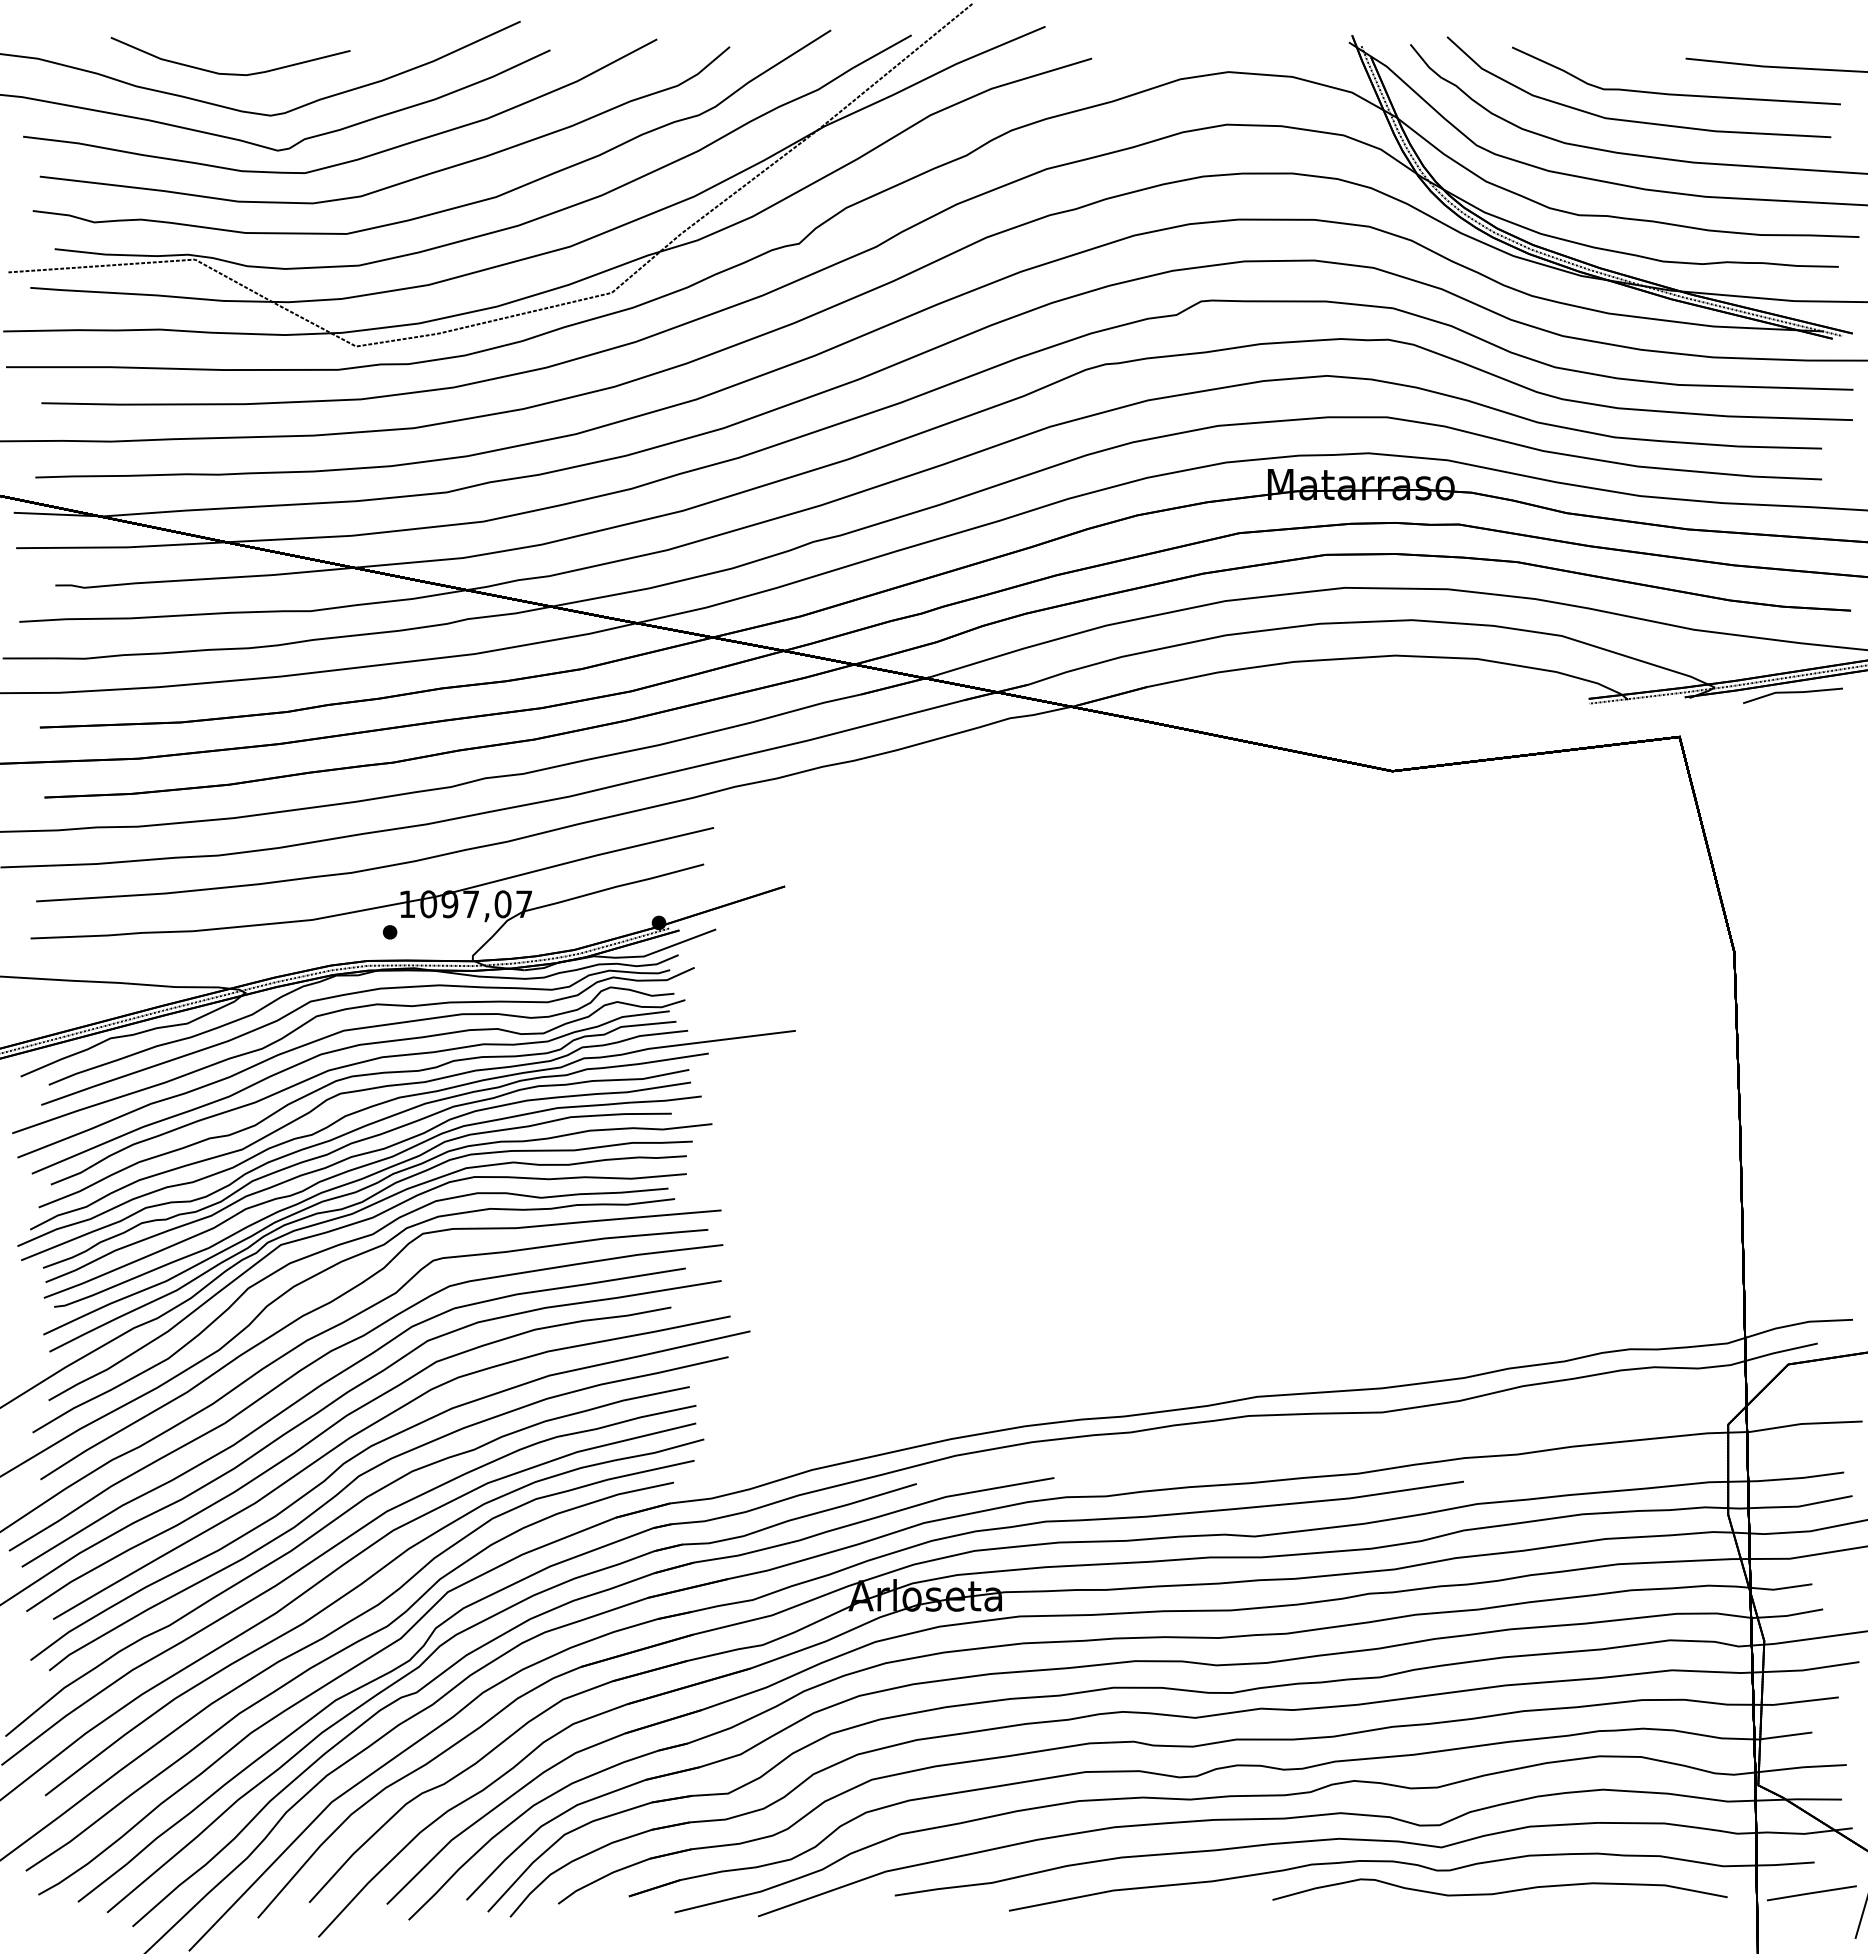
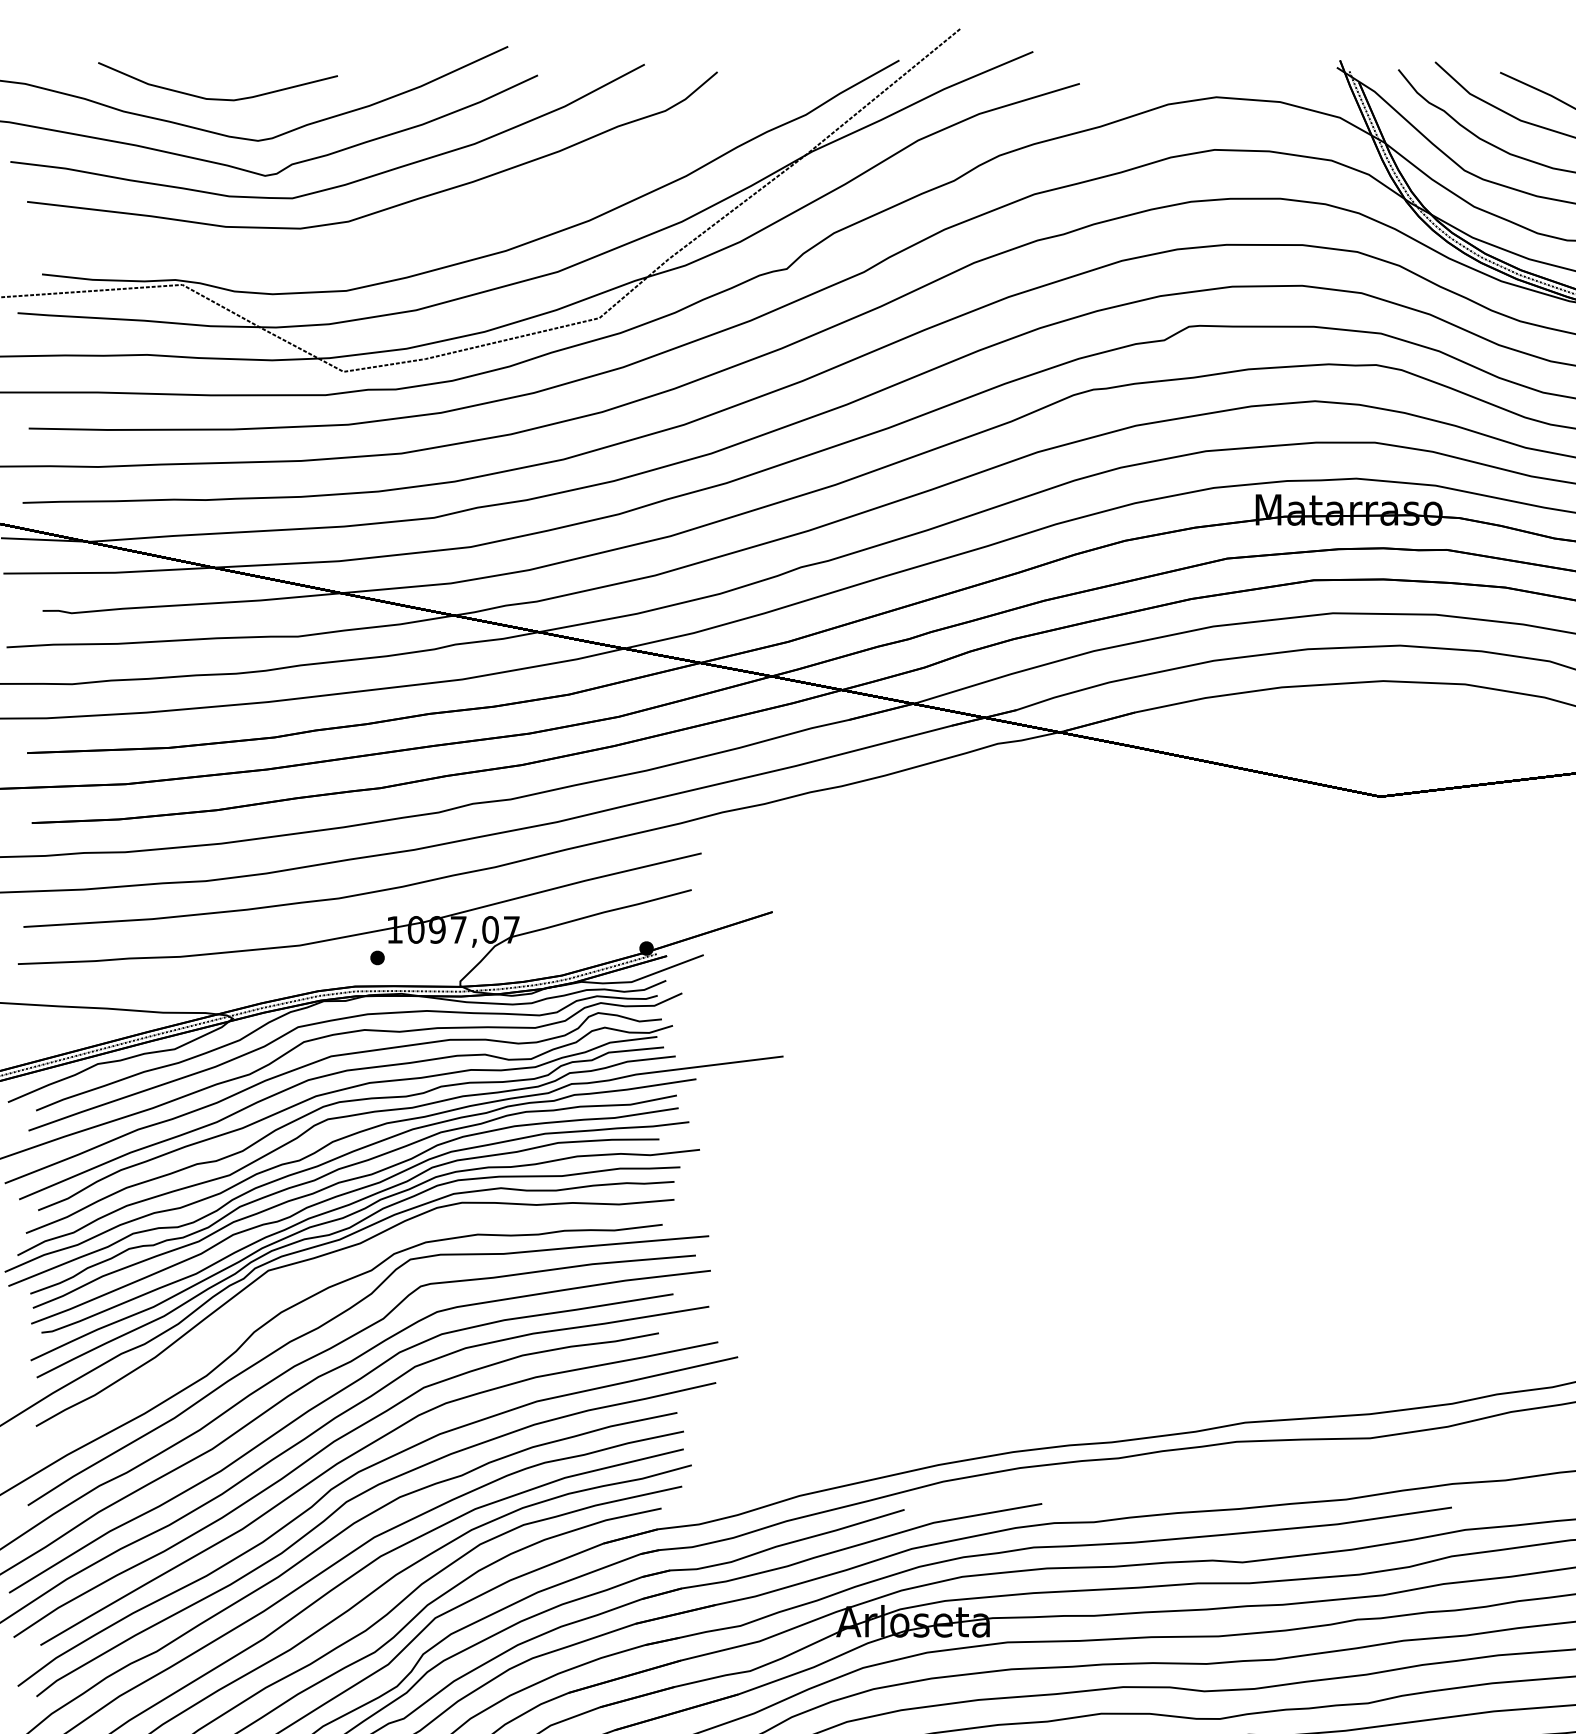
curve: (452, 207) -> (439, 232), removed
curve: (327, 1250) -> (314, 1276), removed

